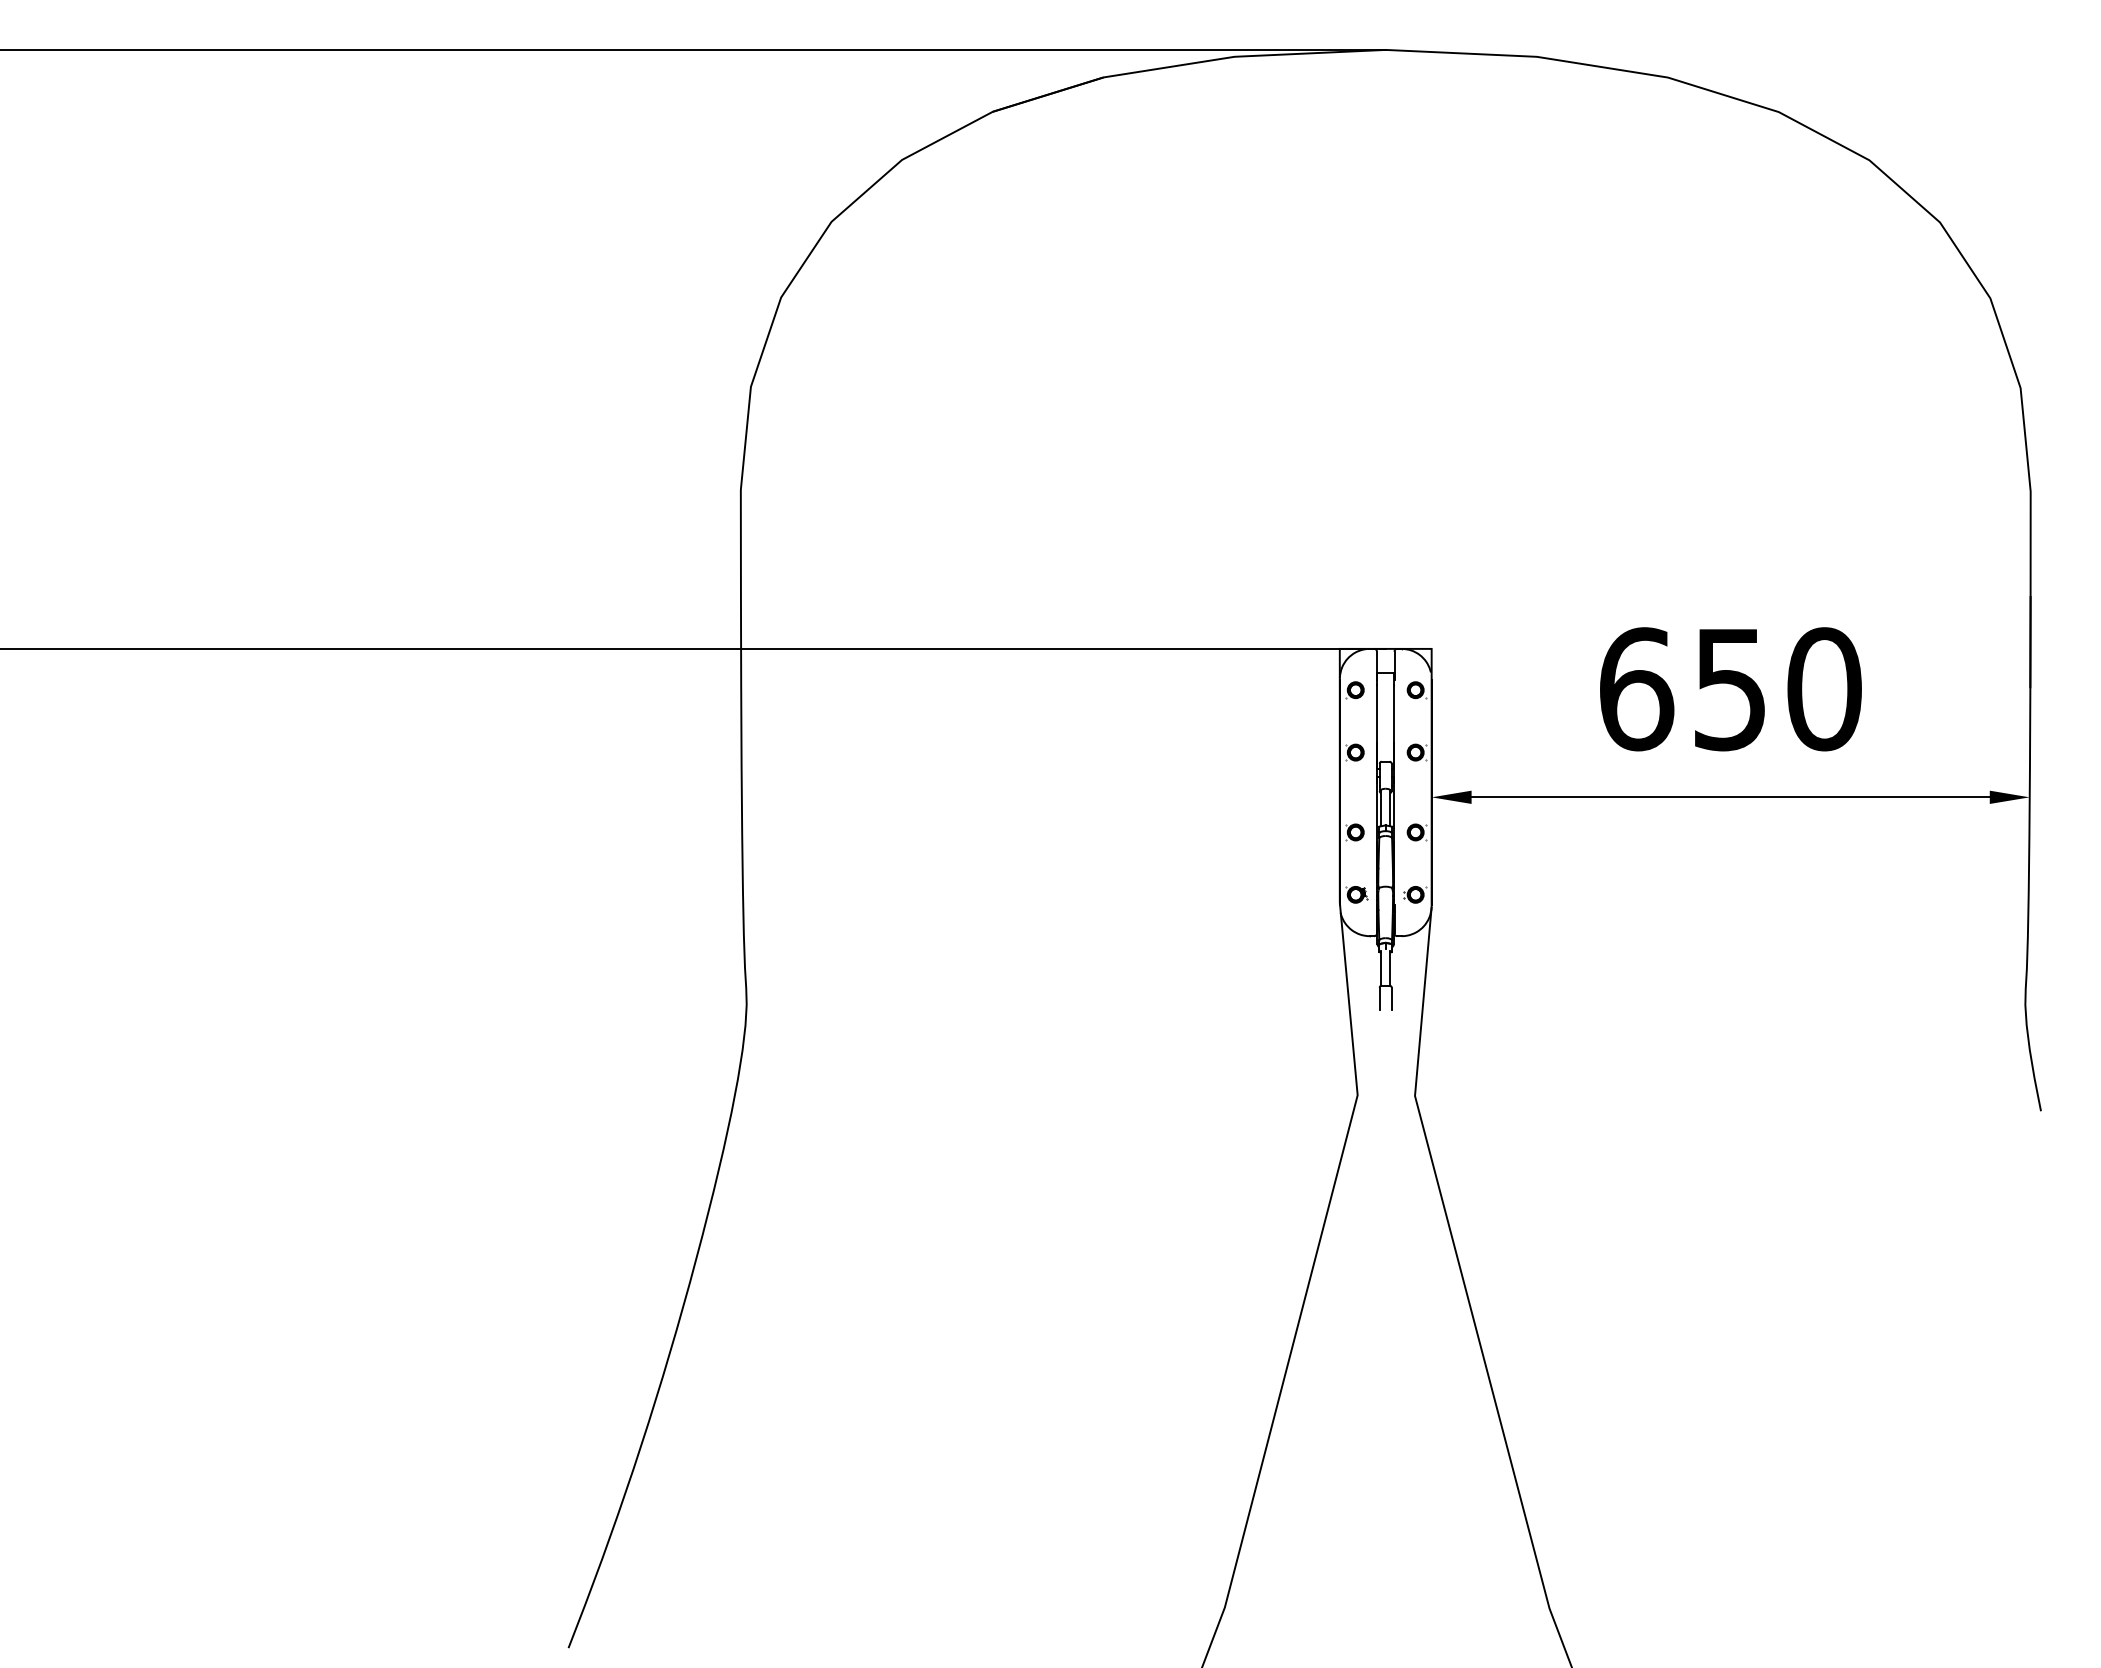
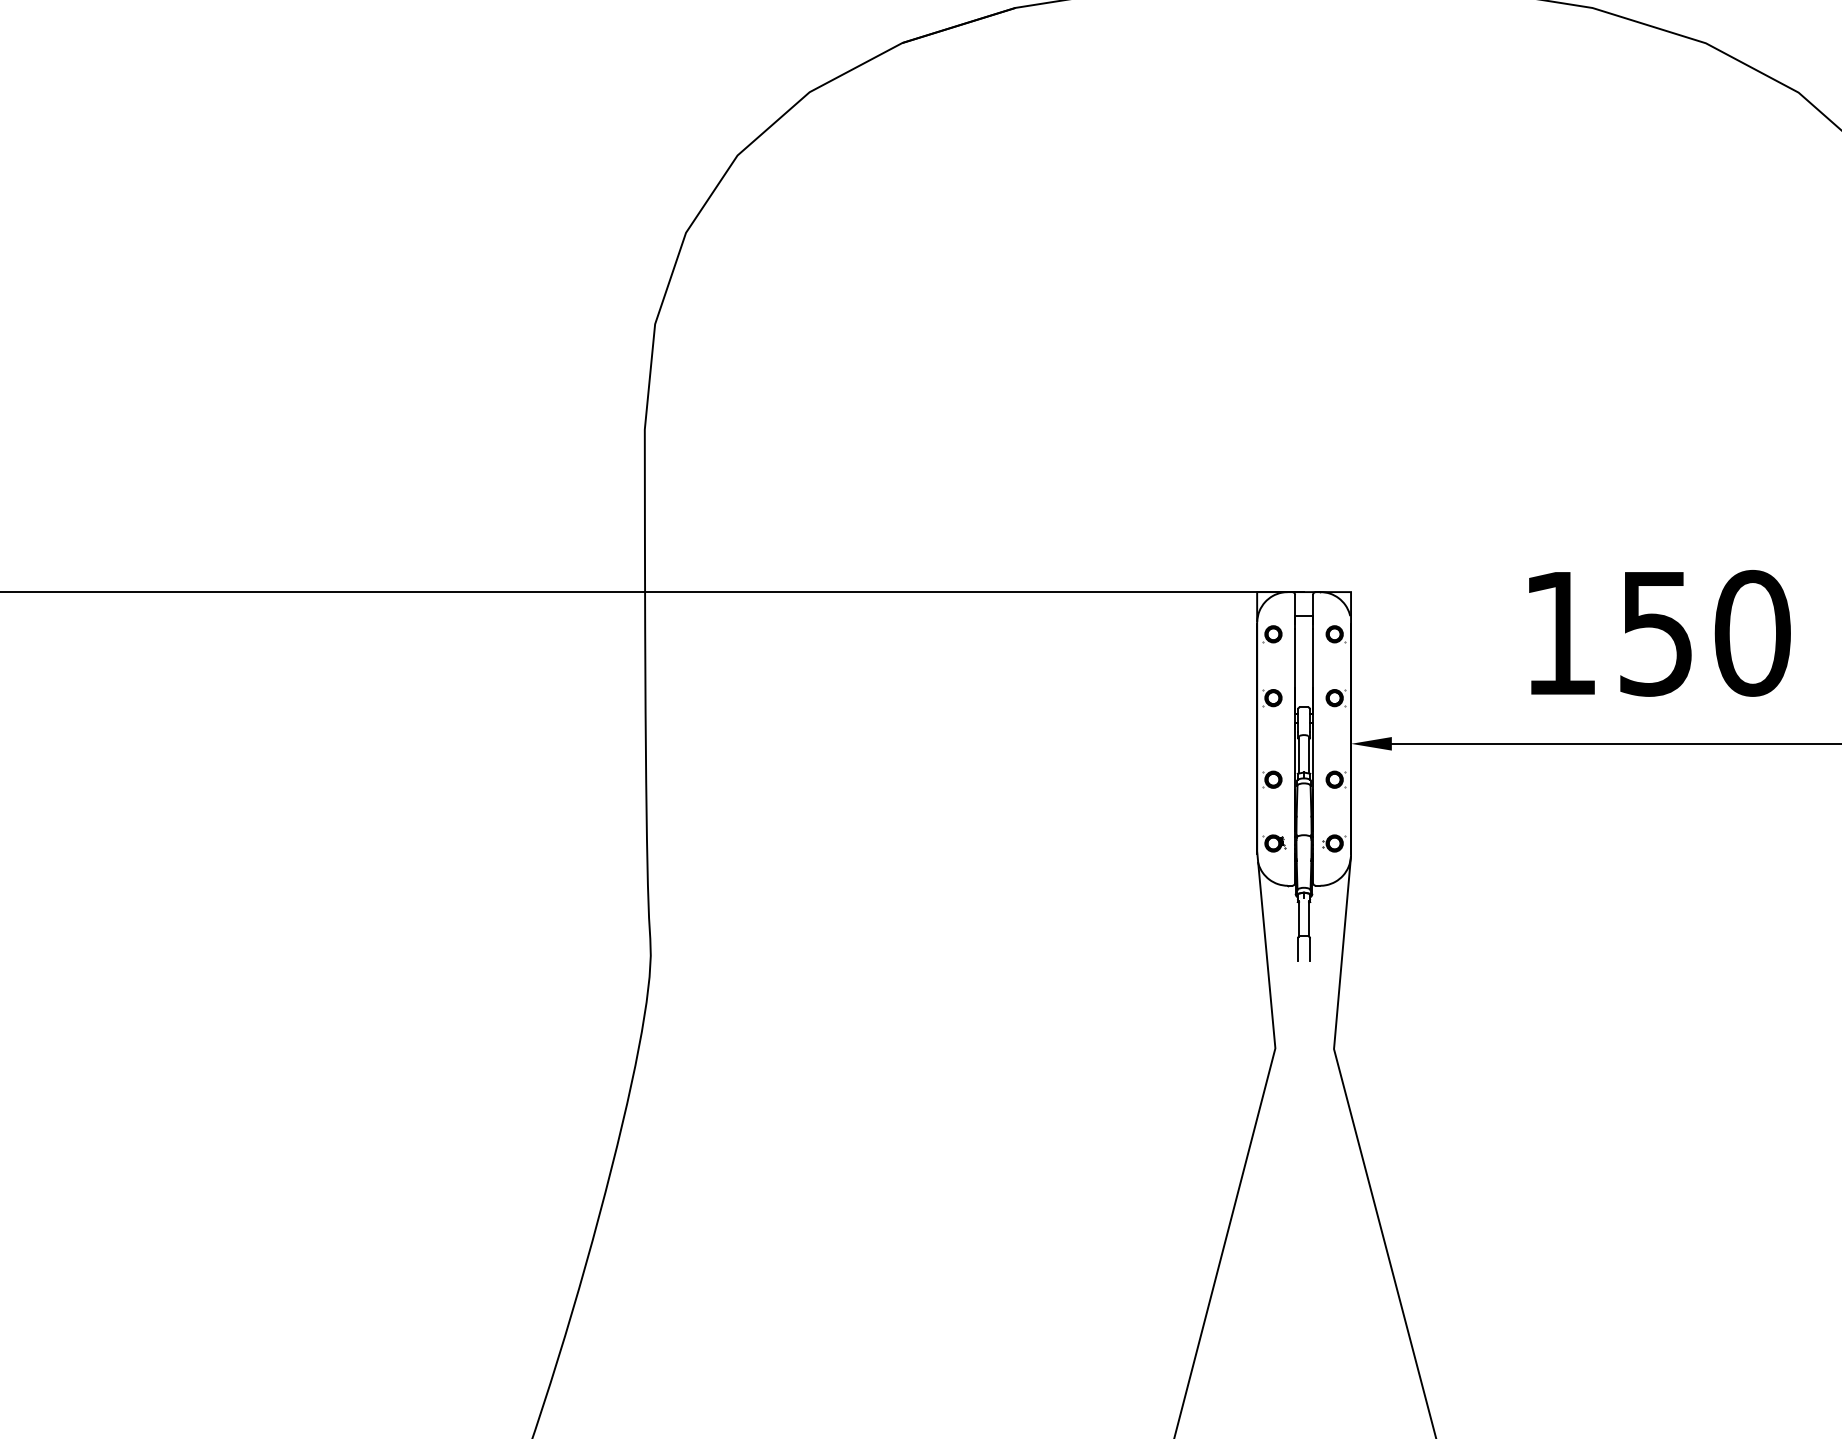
text: (1637, 689) -> (1561, 633), 650 -> 150

